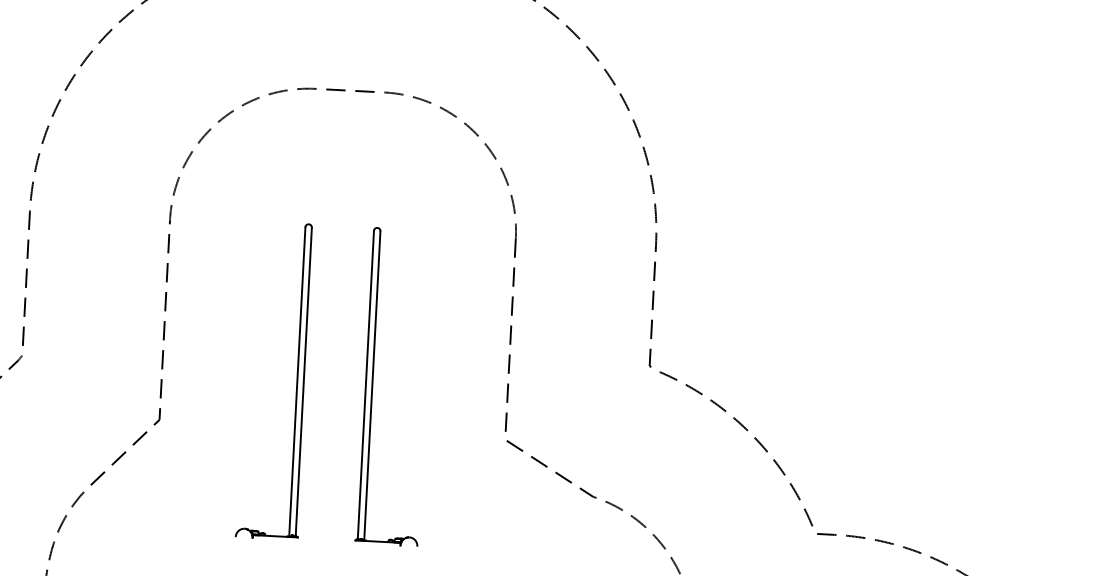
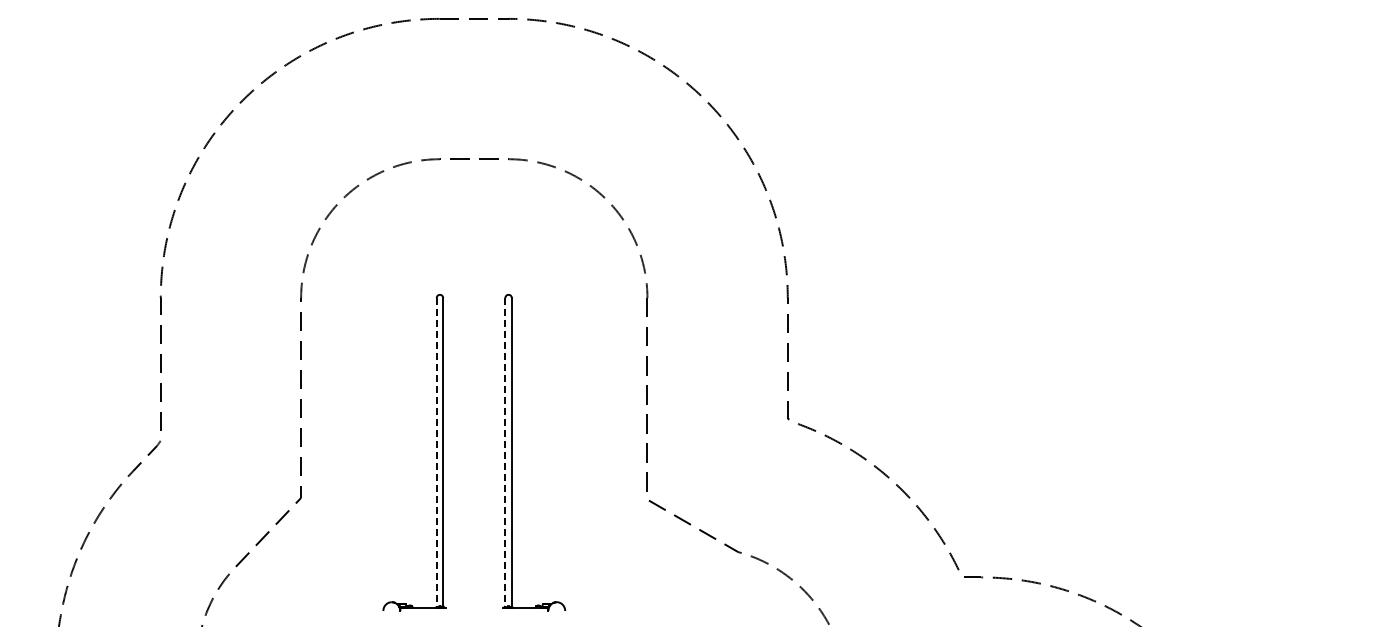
line: (297, 381) -> (436, 452), solid -> dashed
line: (366, 385) -> (505, 452), solid -> dashed

